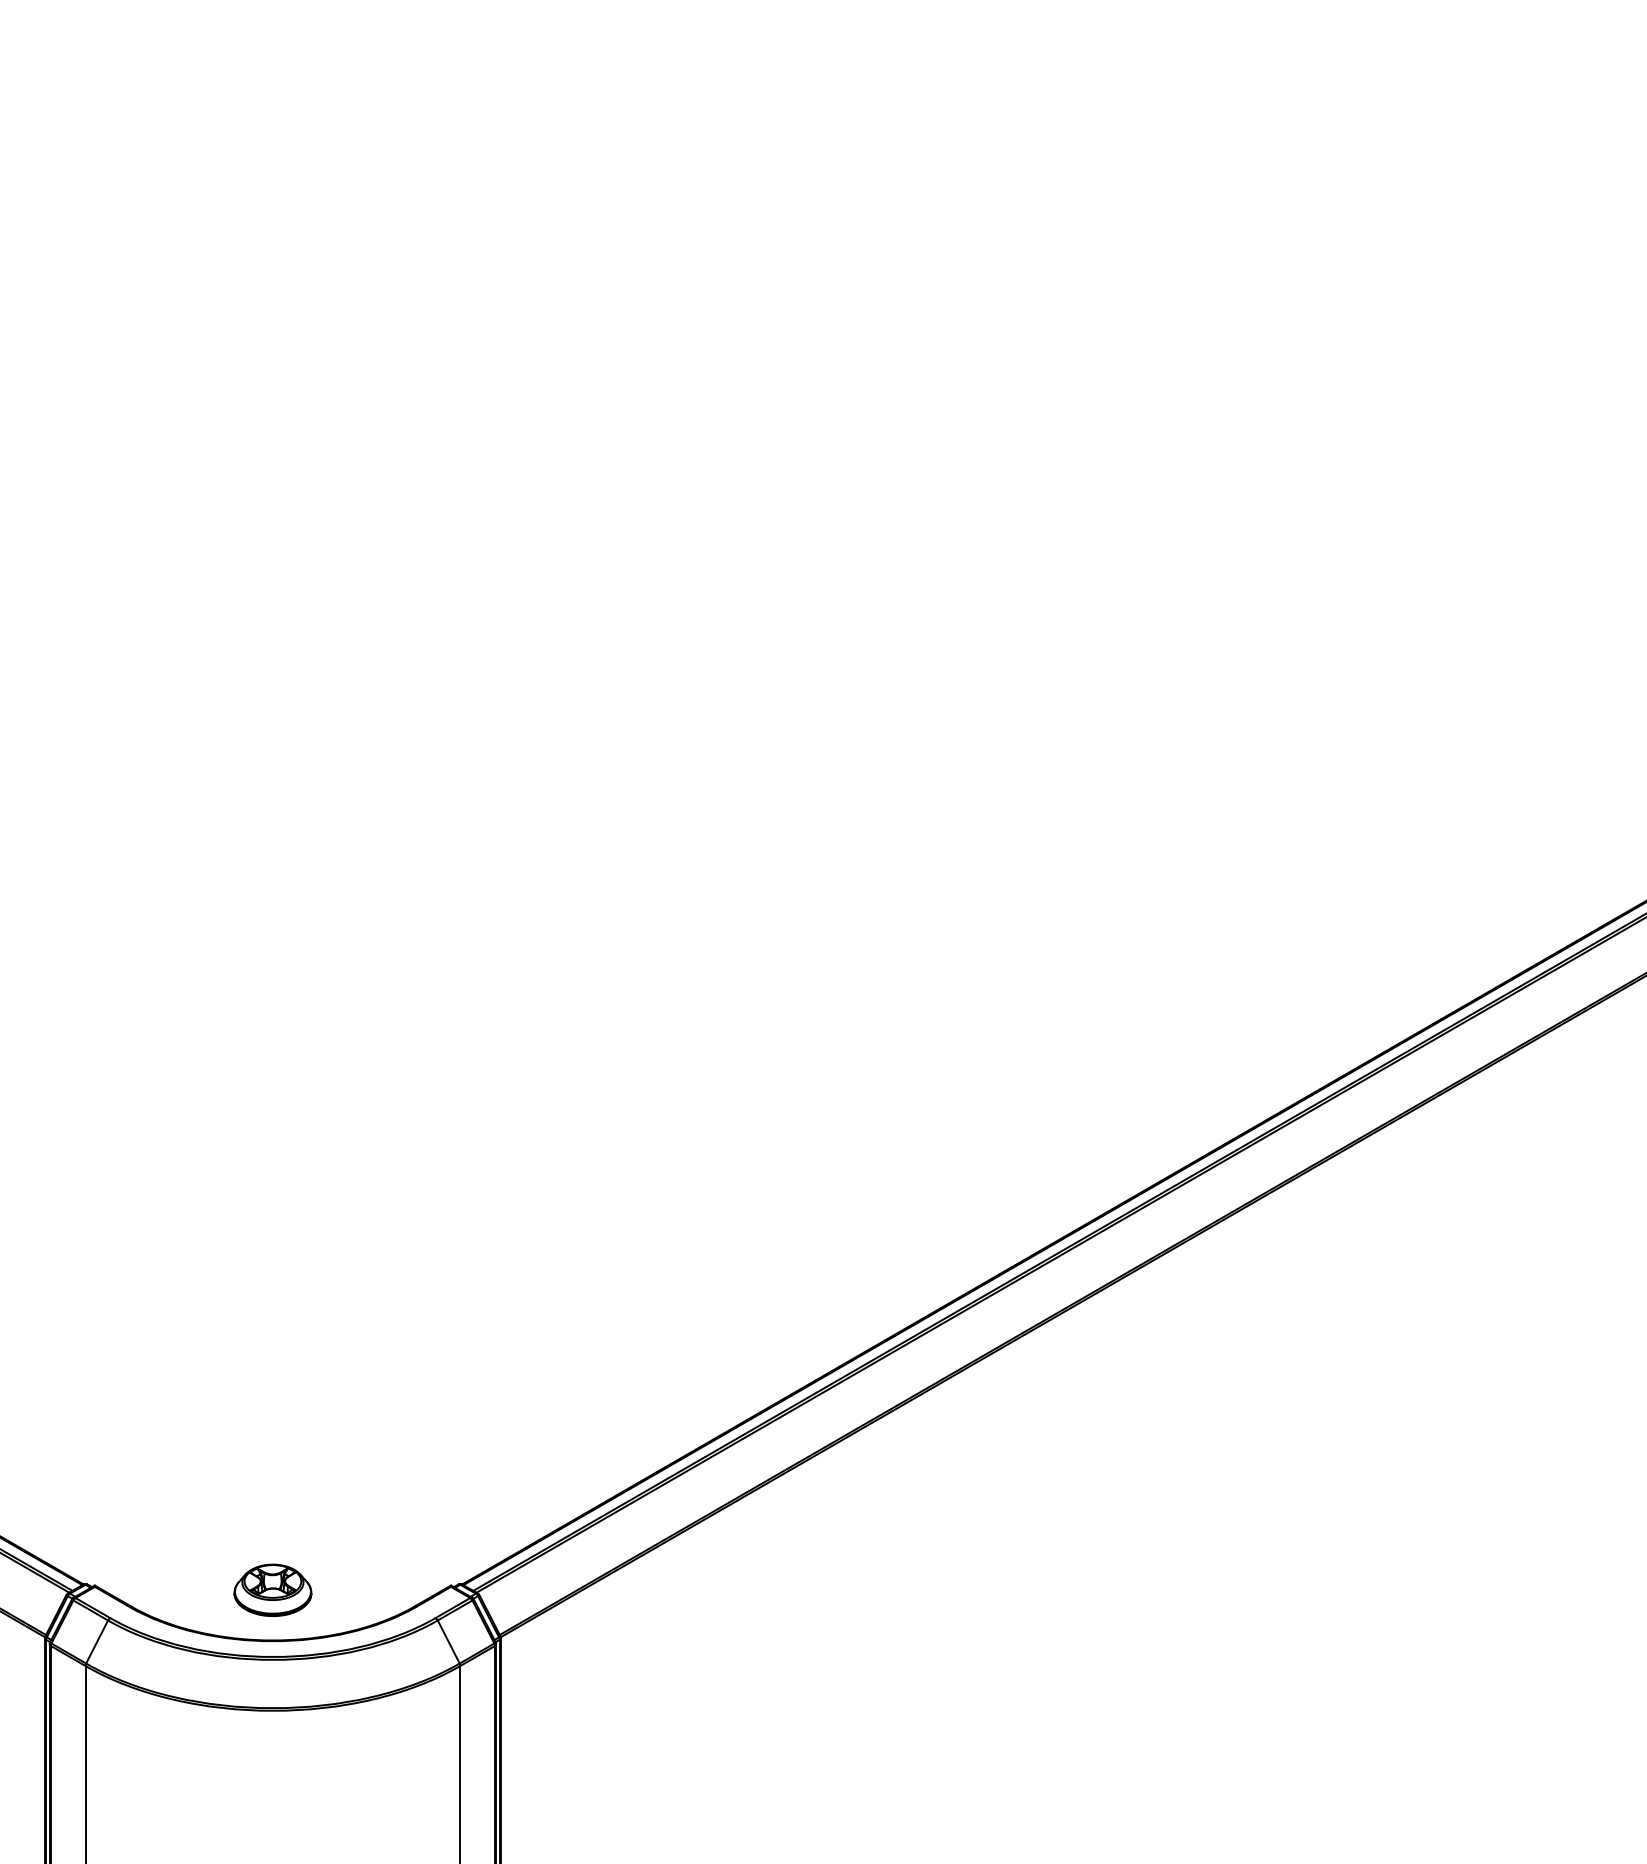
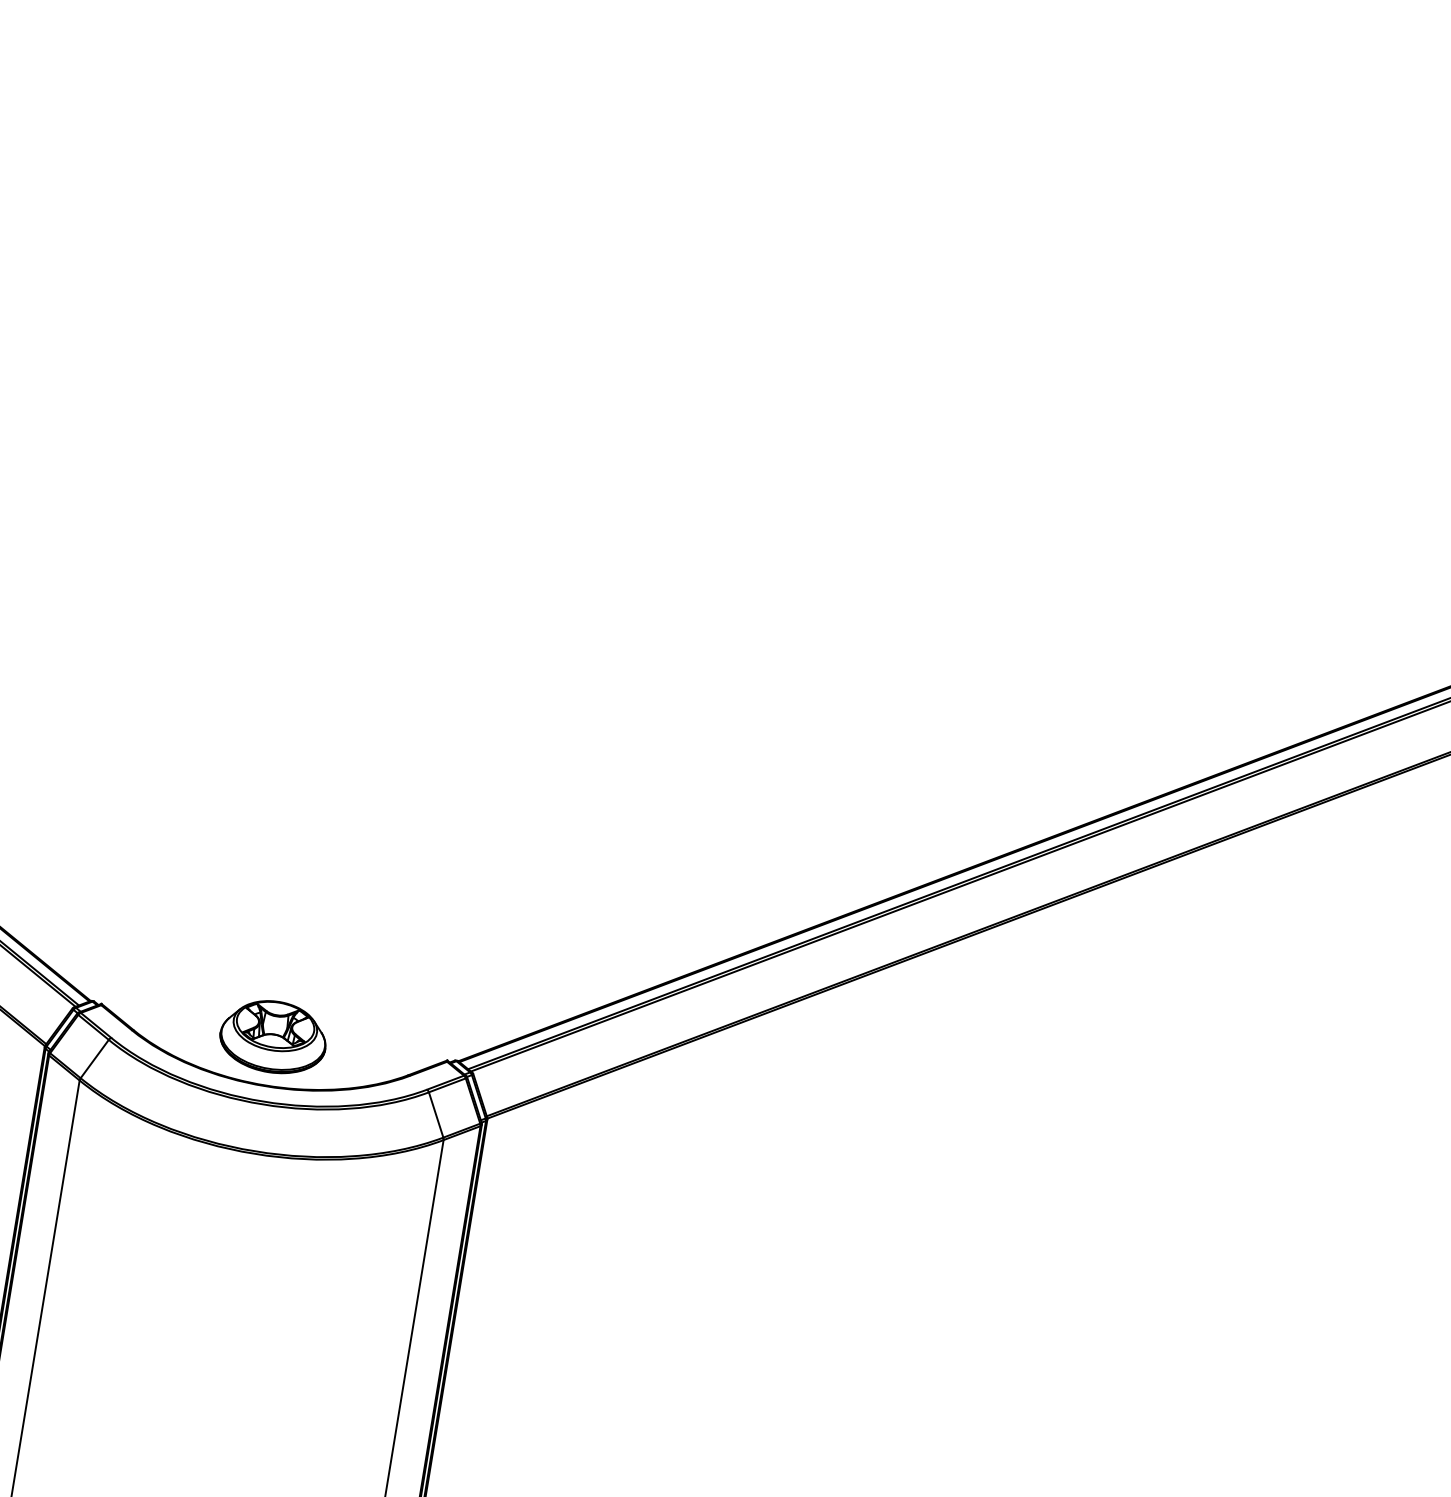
part: (272, 1589) -> (273, 1035), size x1.4

